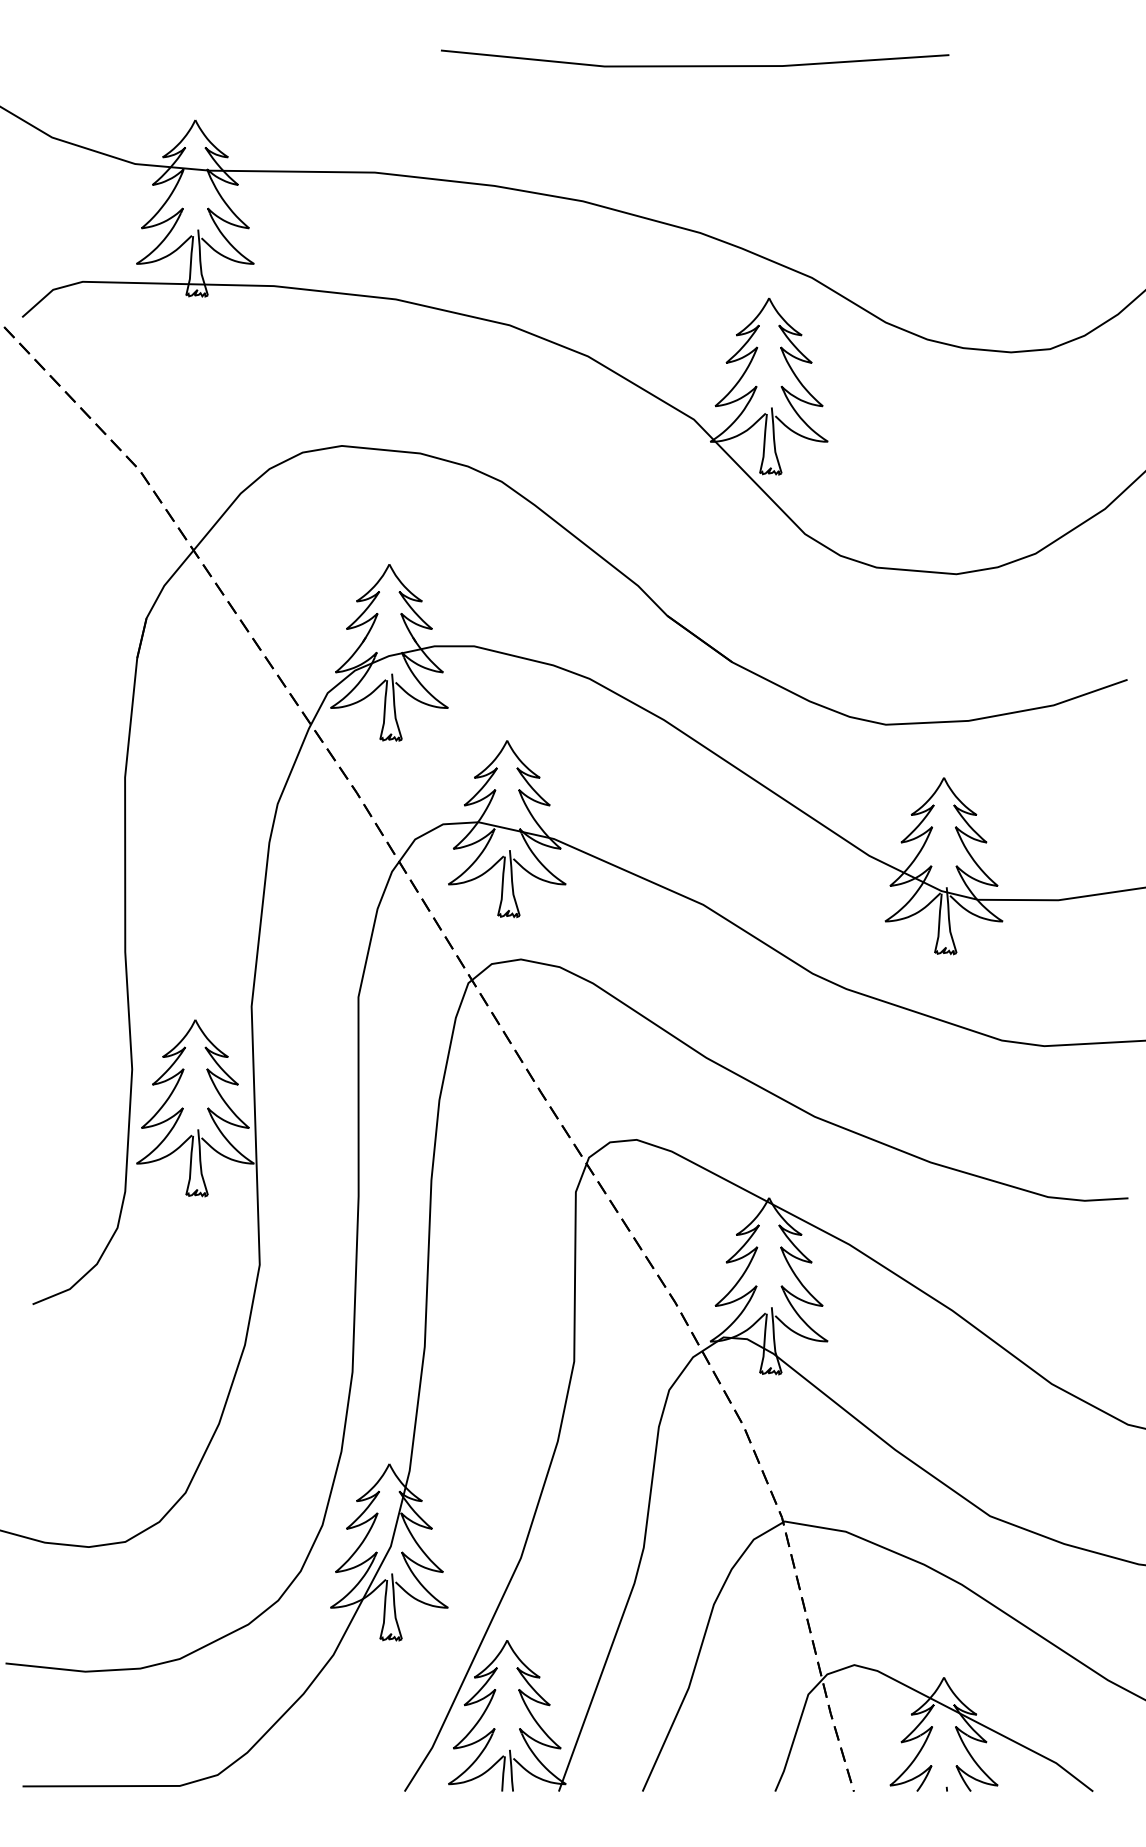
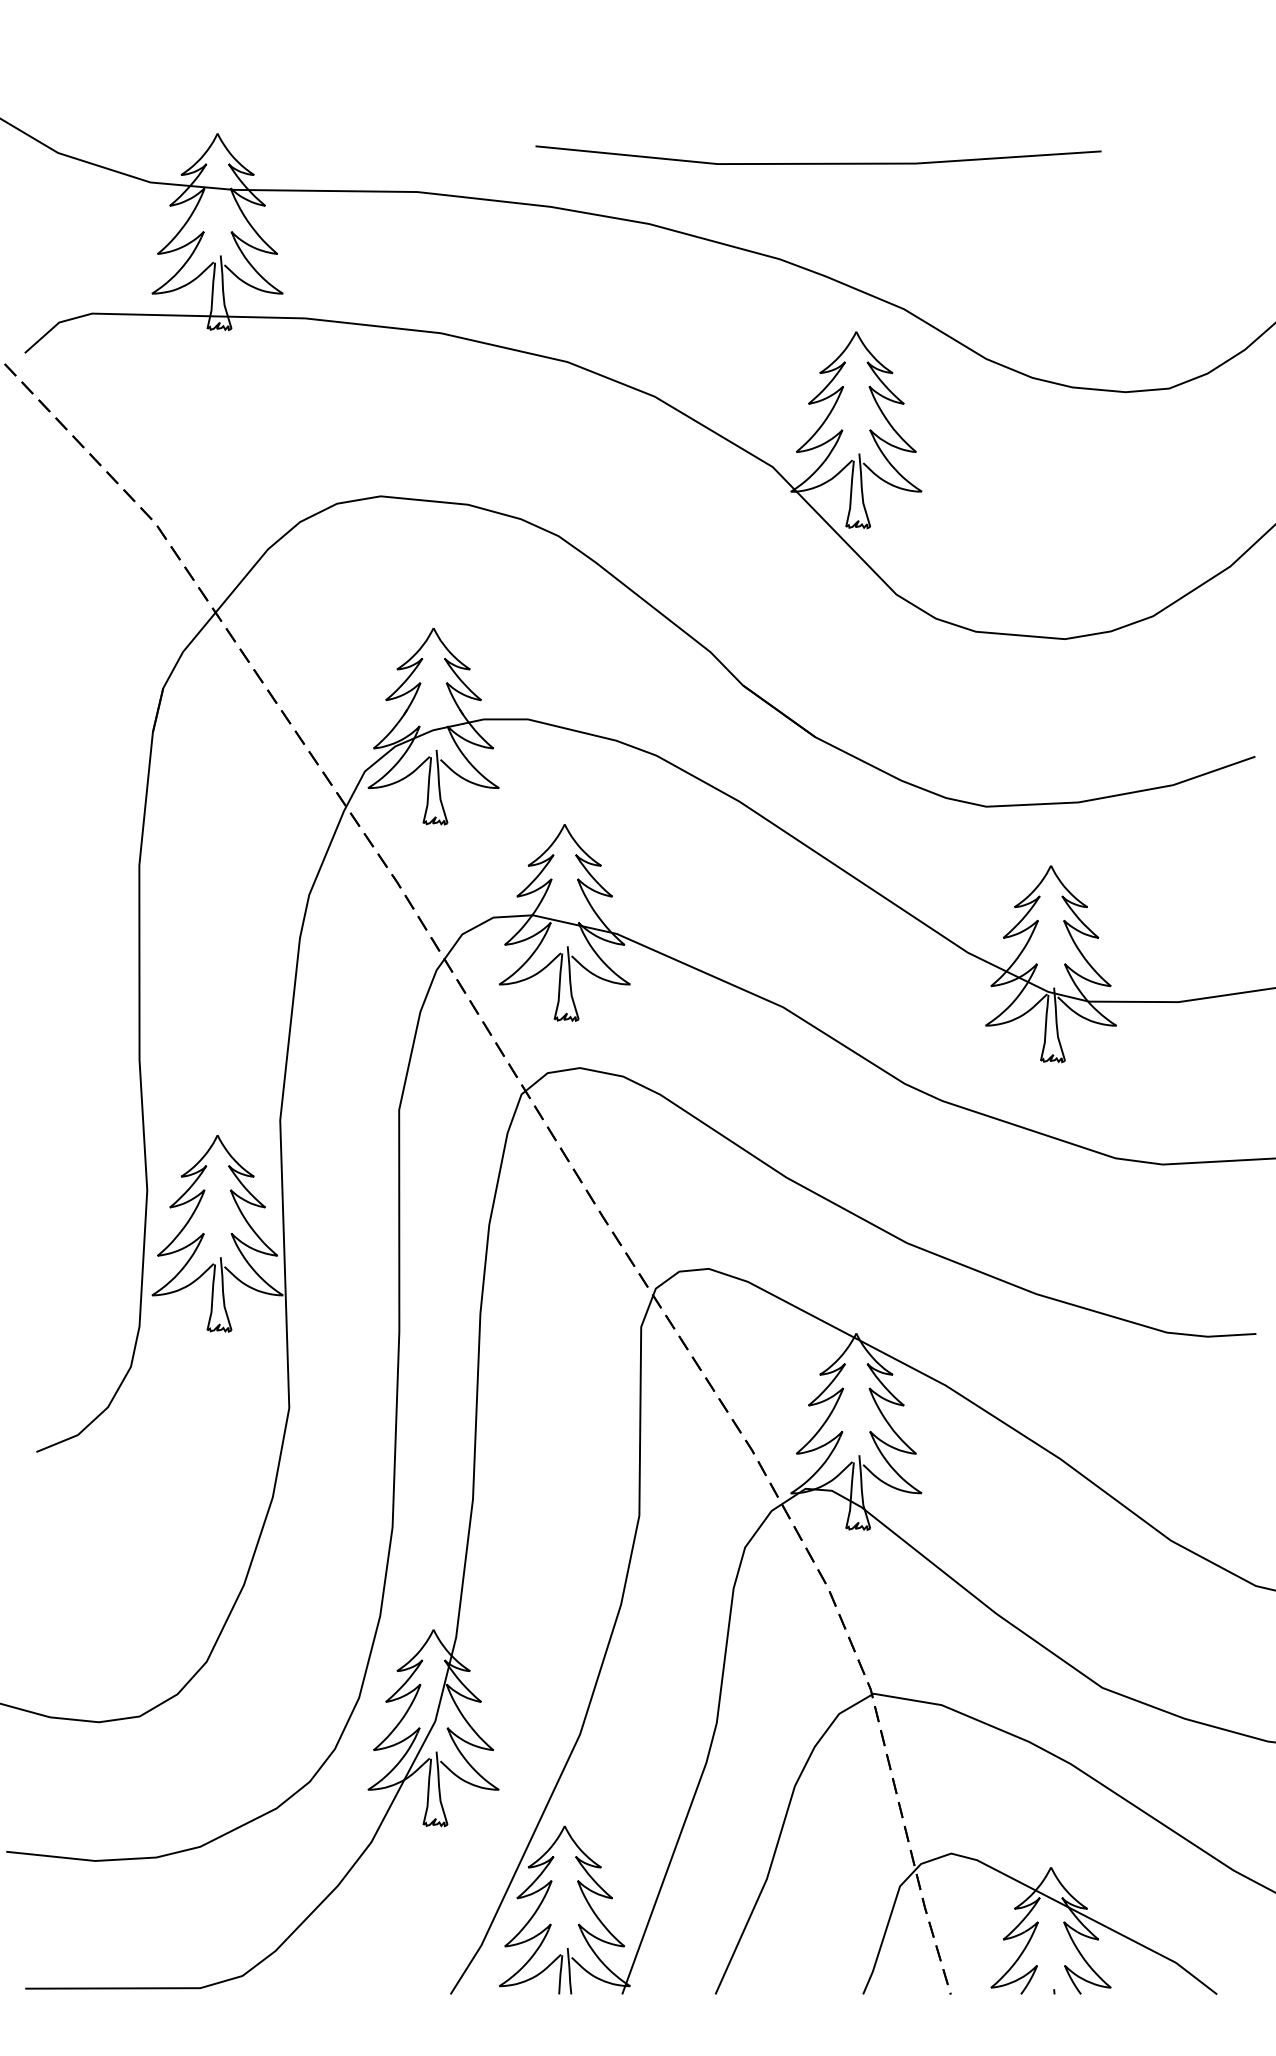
line: (695, 65) -> (818, 162), moved

